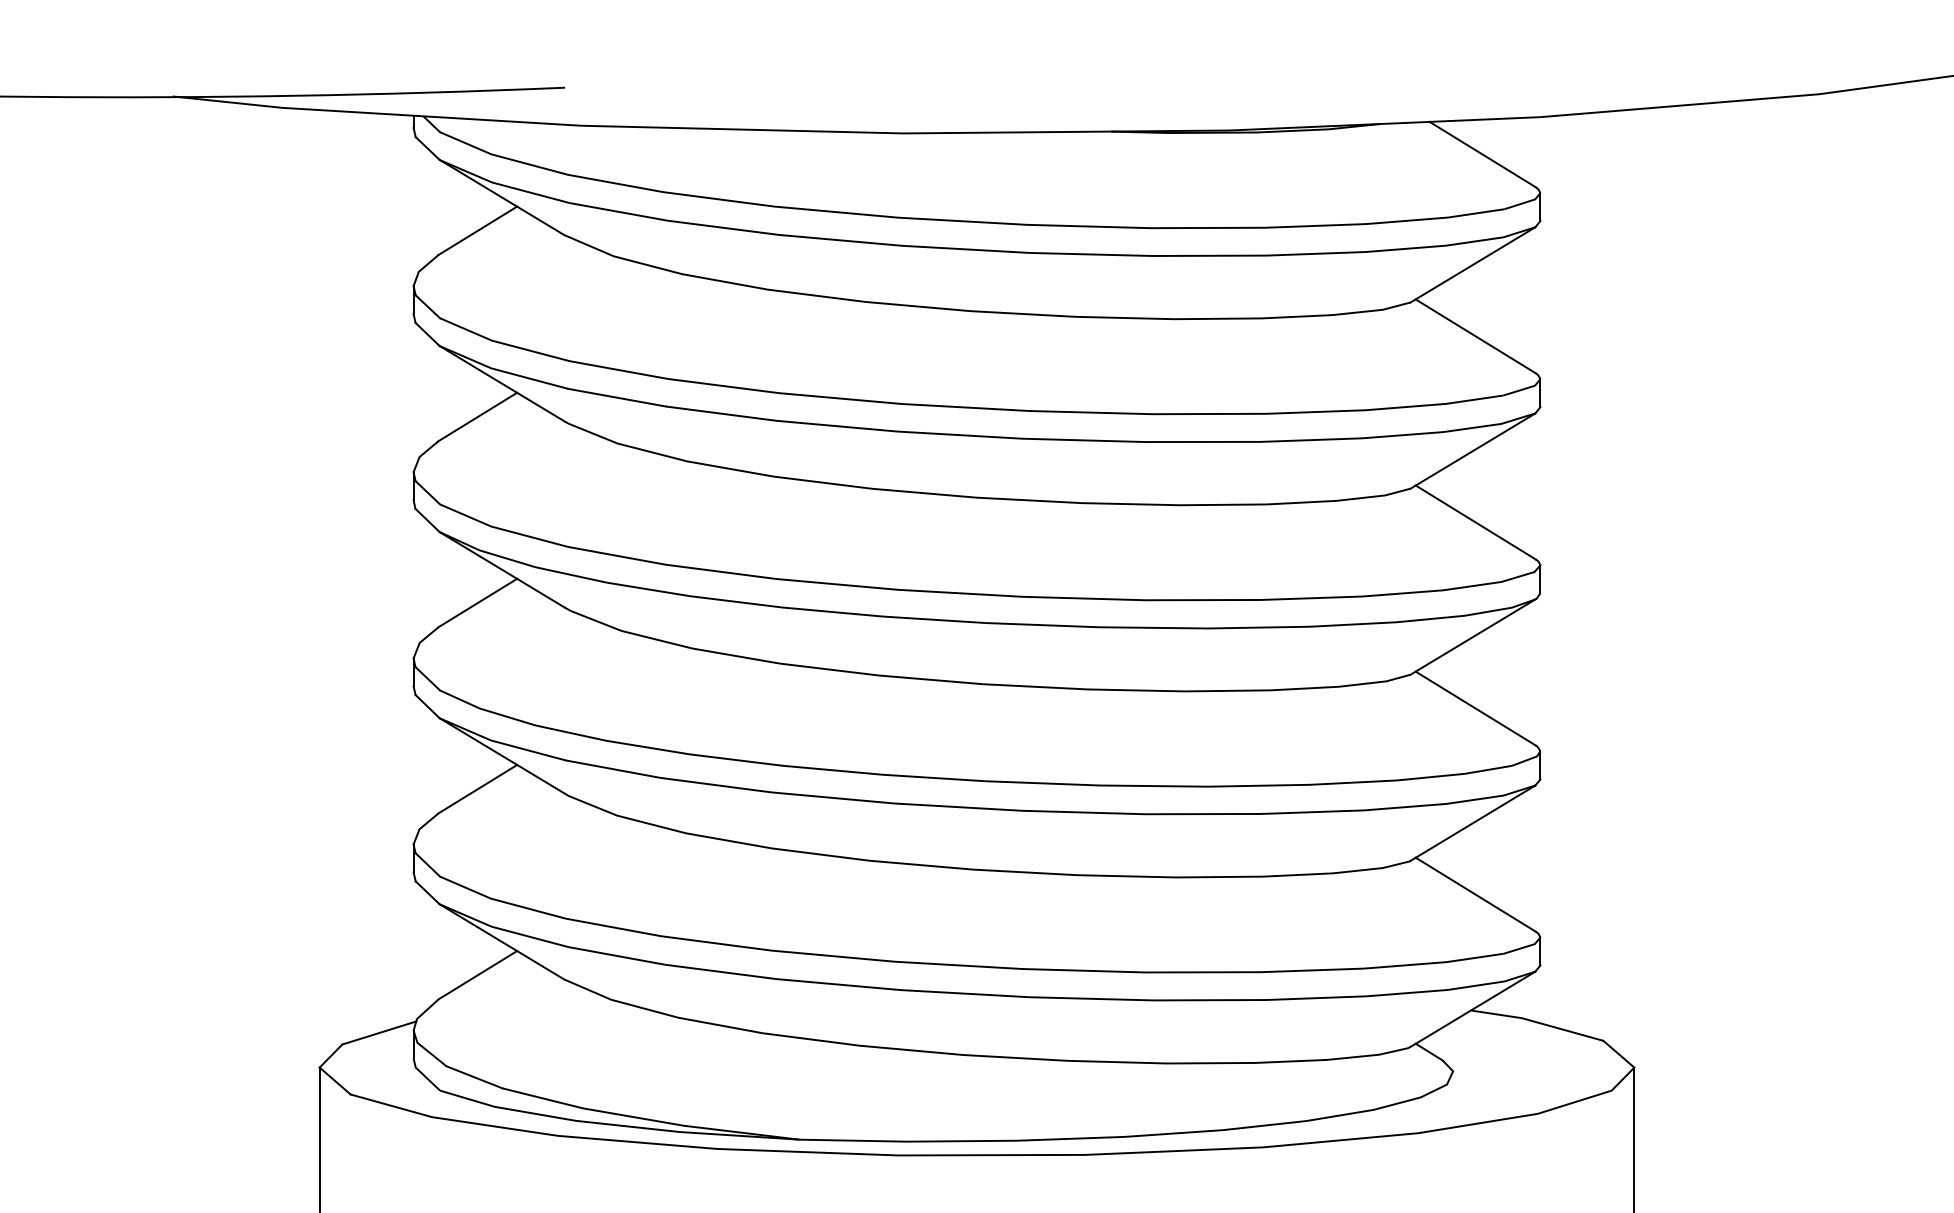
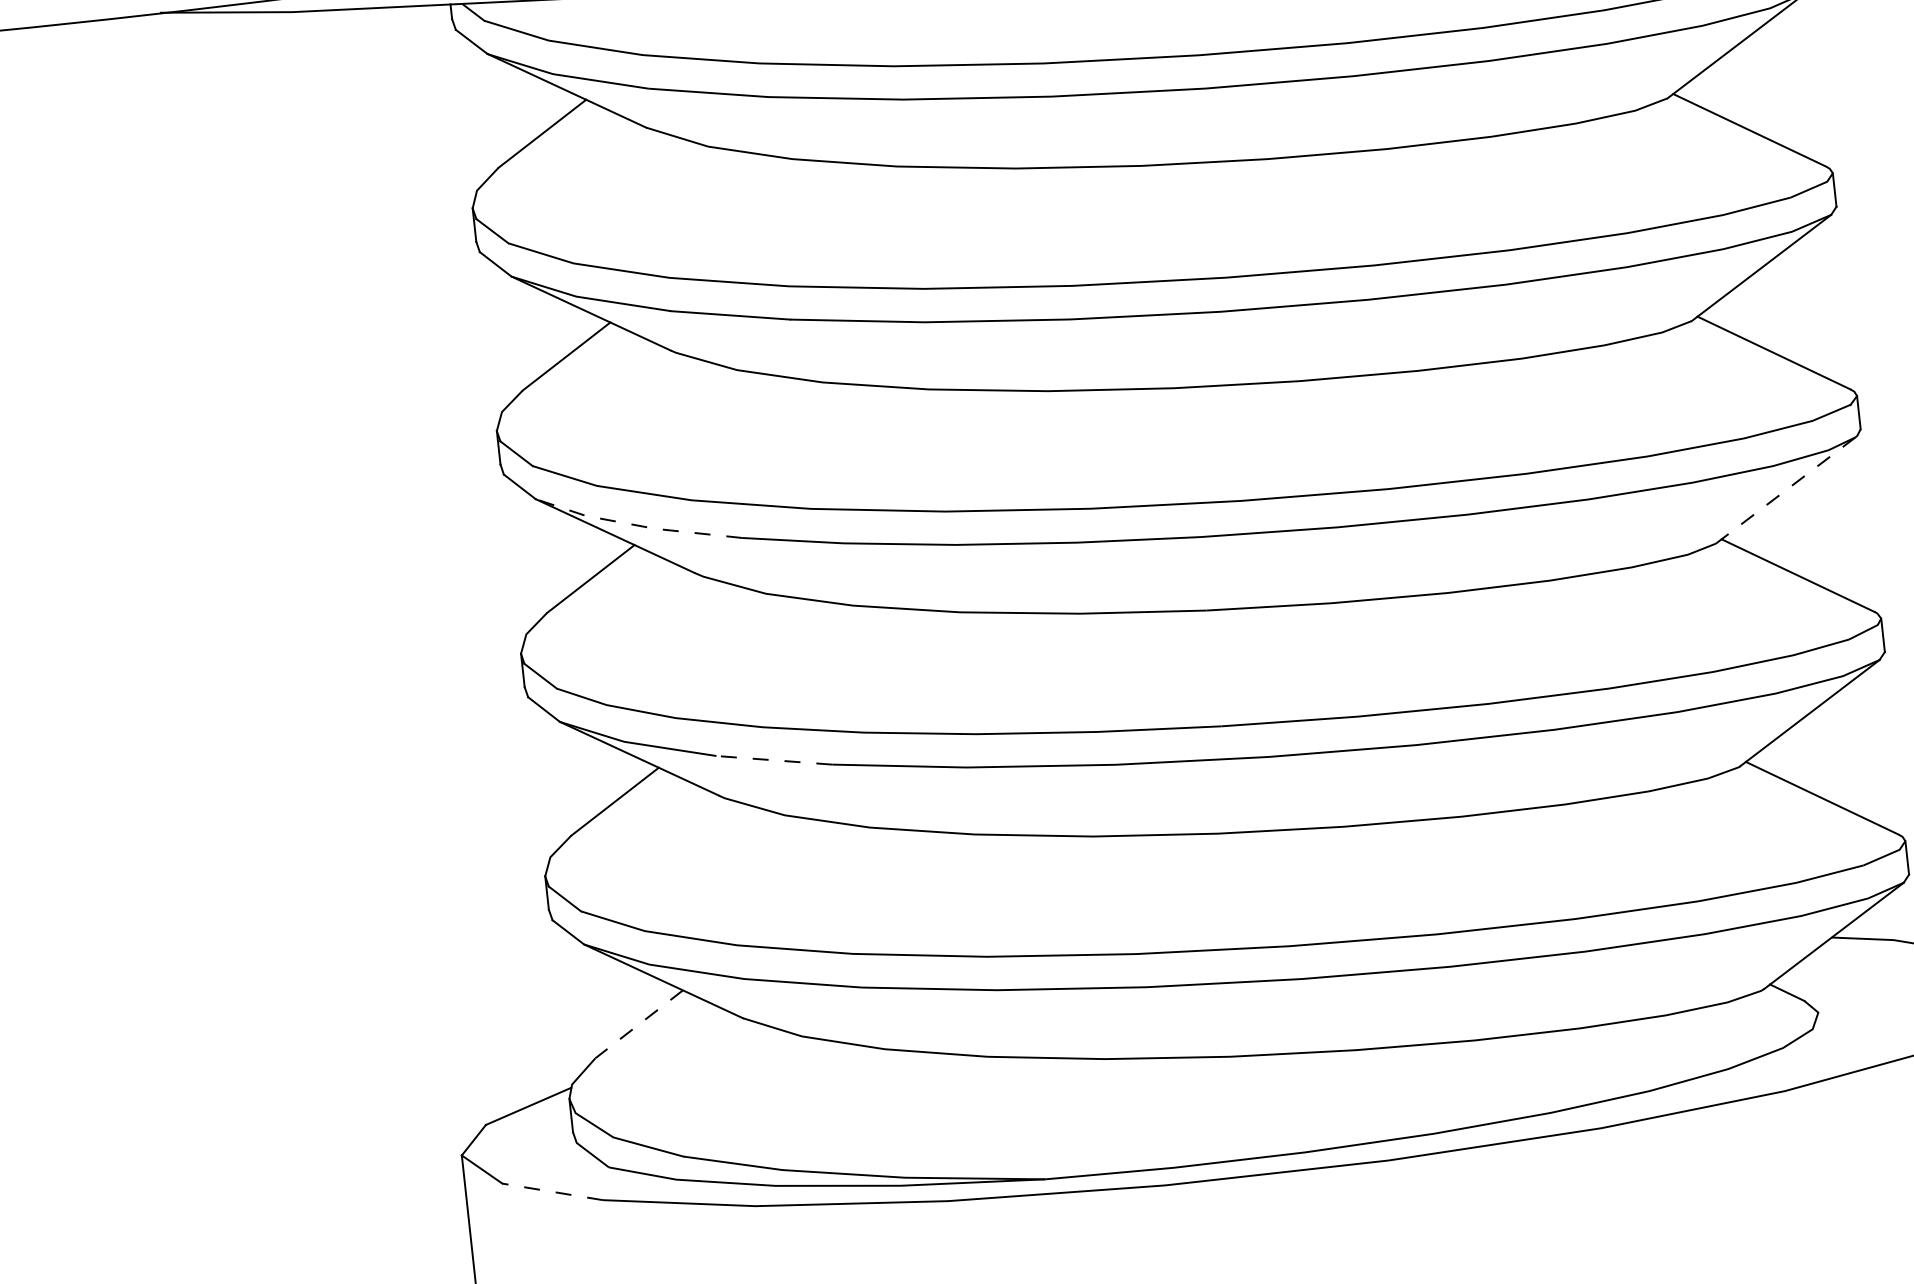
line: (521, 562) -> (637, 524), solid -> dashed
line: (1472, 637) -> (1785, 491), solid -> dashed
line: (612, 769) -> (773, 760), solid -> dashed
line: (477, 975) -> (638, 1024), solid -> dashed
line: (390, 1105) -> (551, 1191), solid -> dashed

